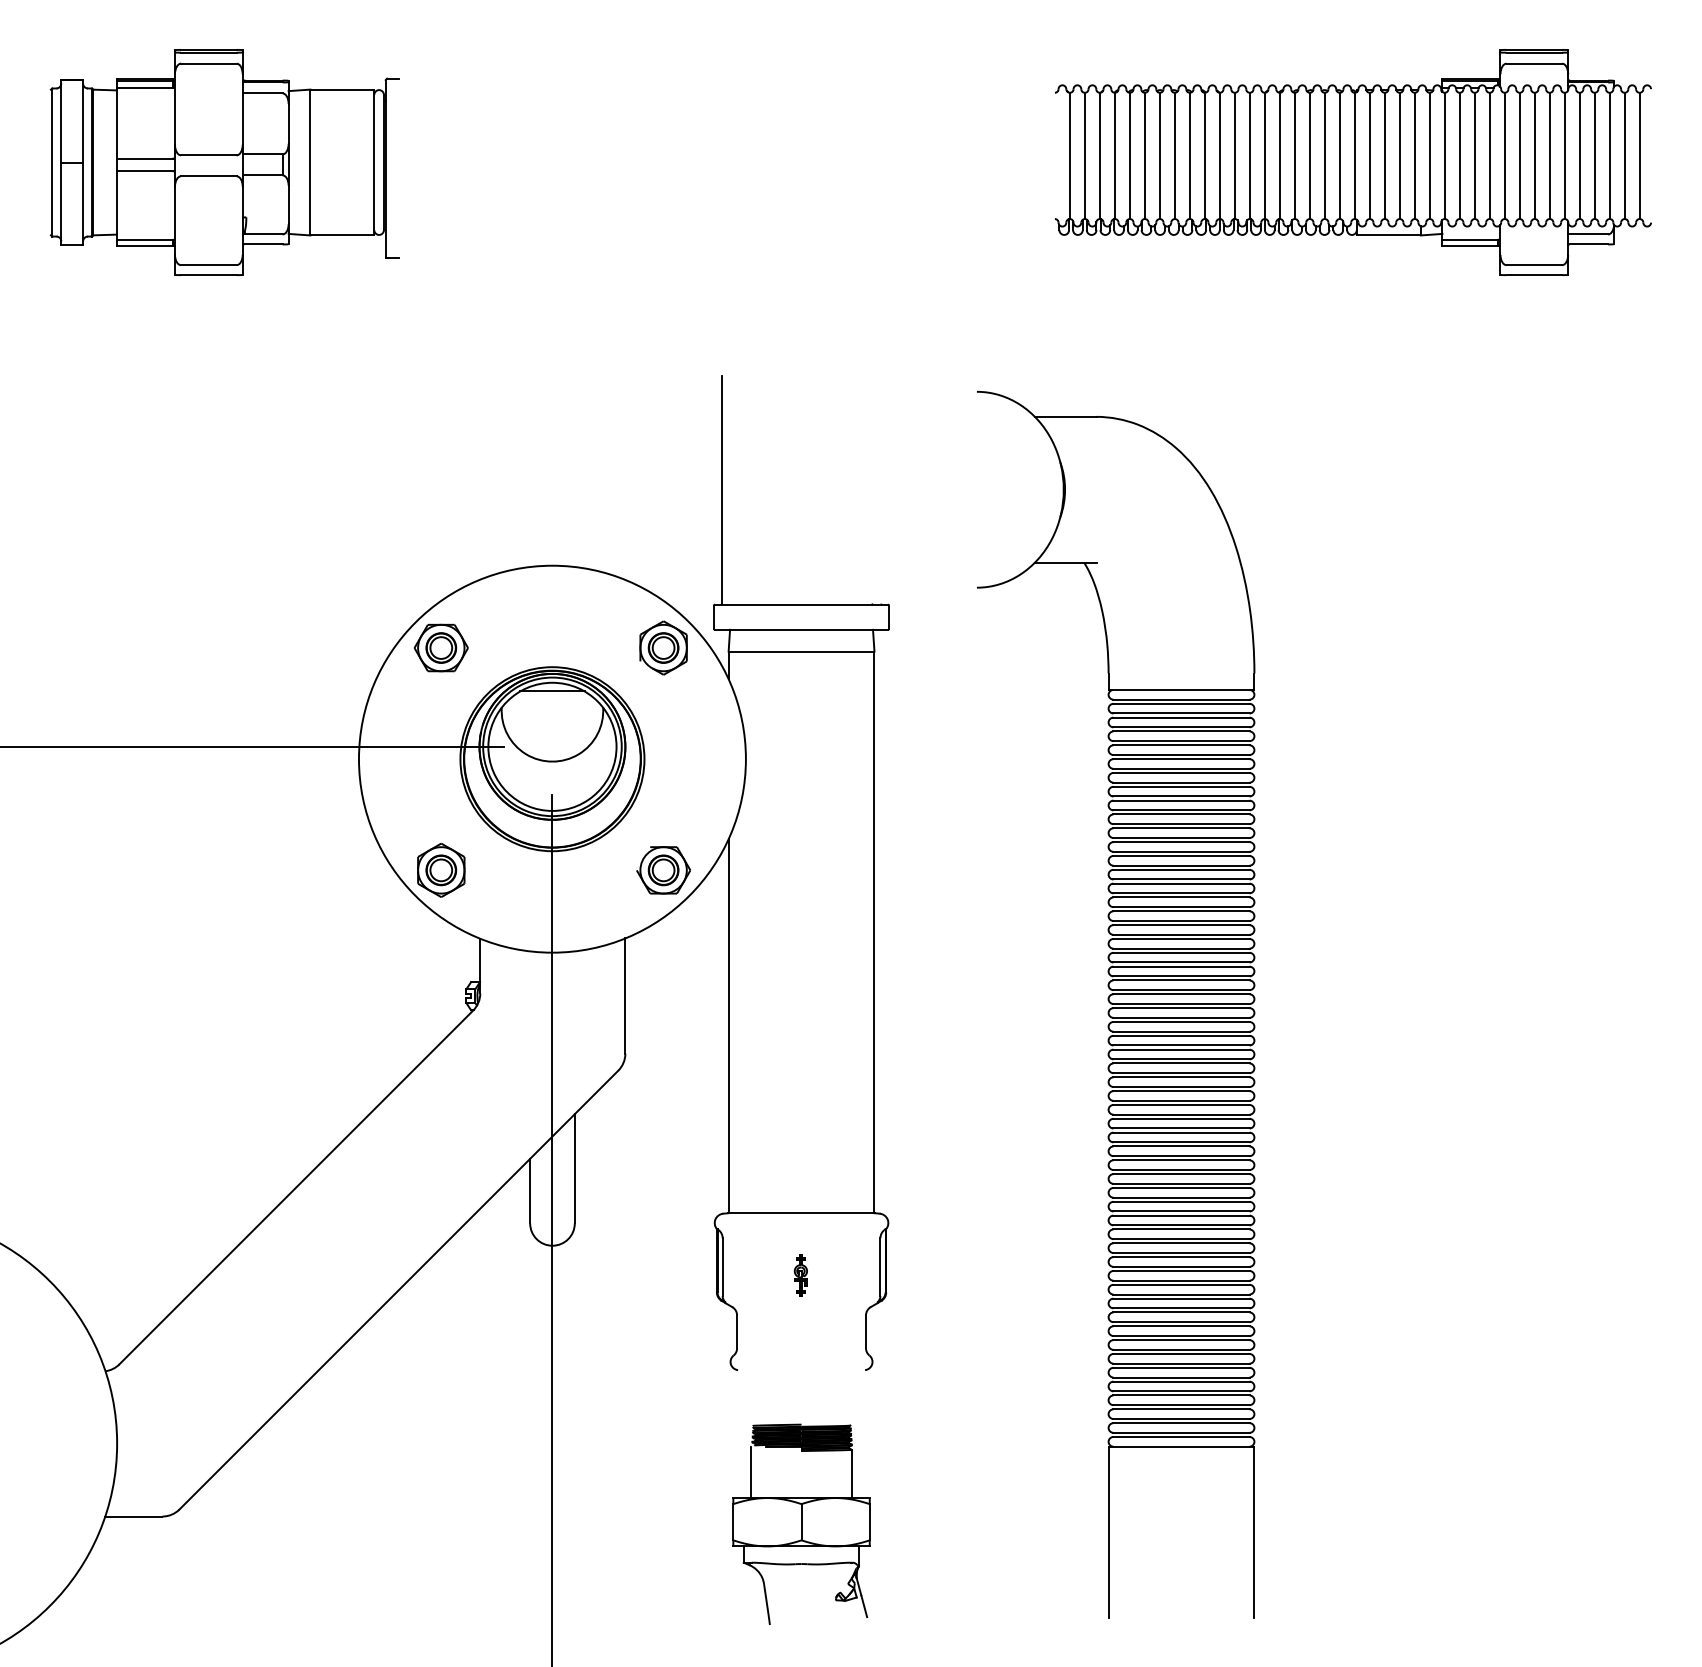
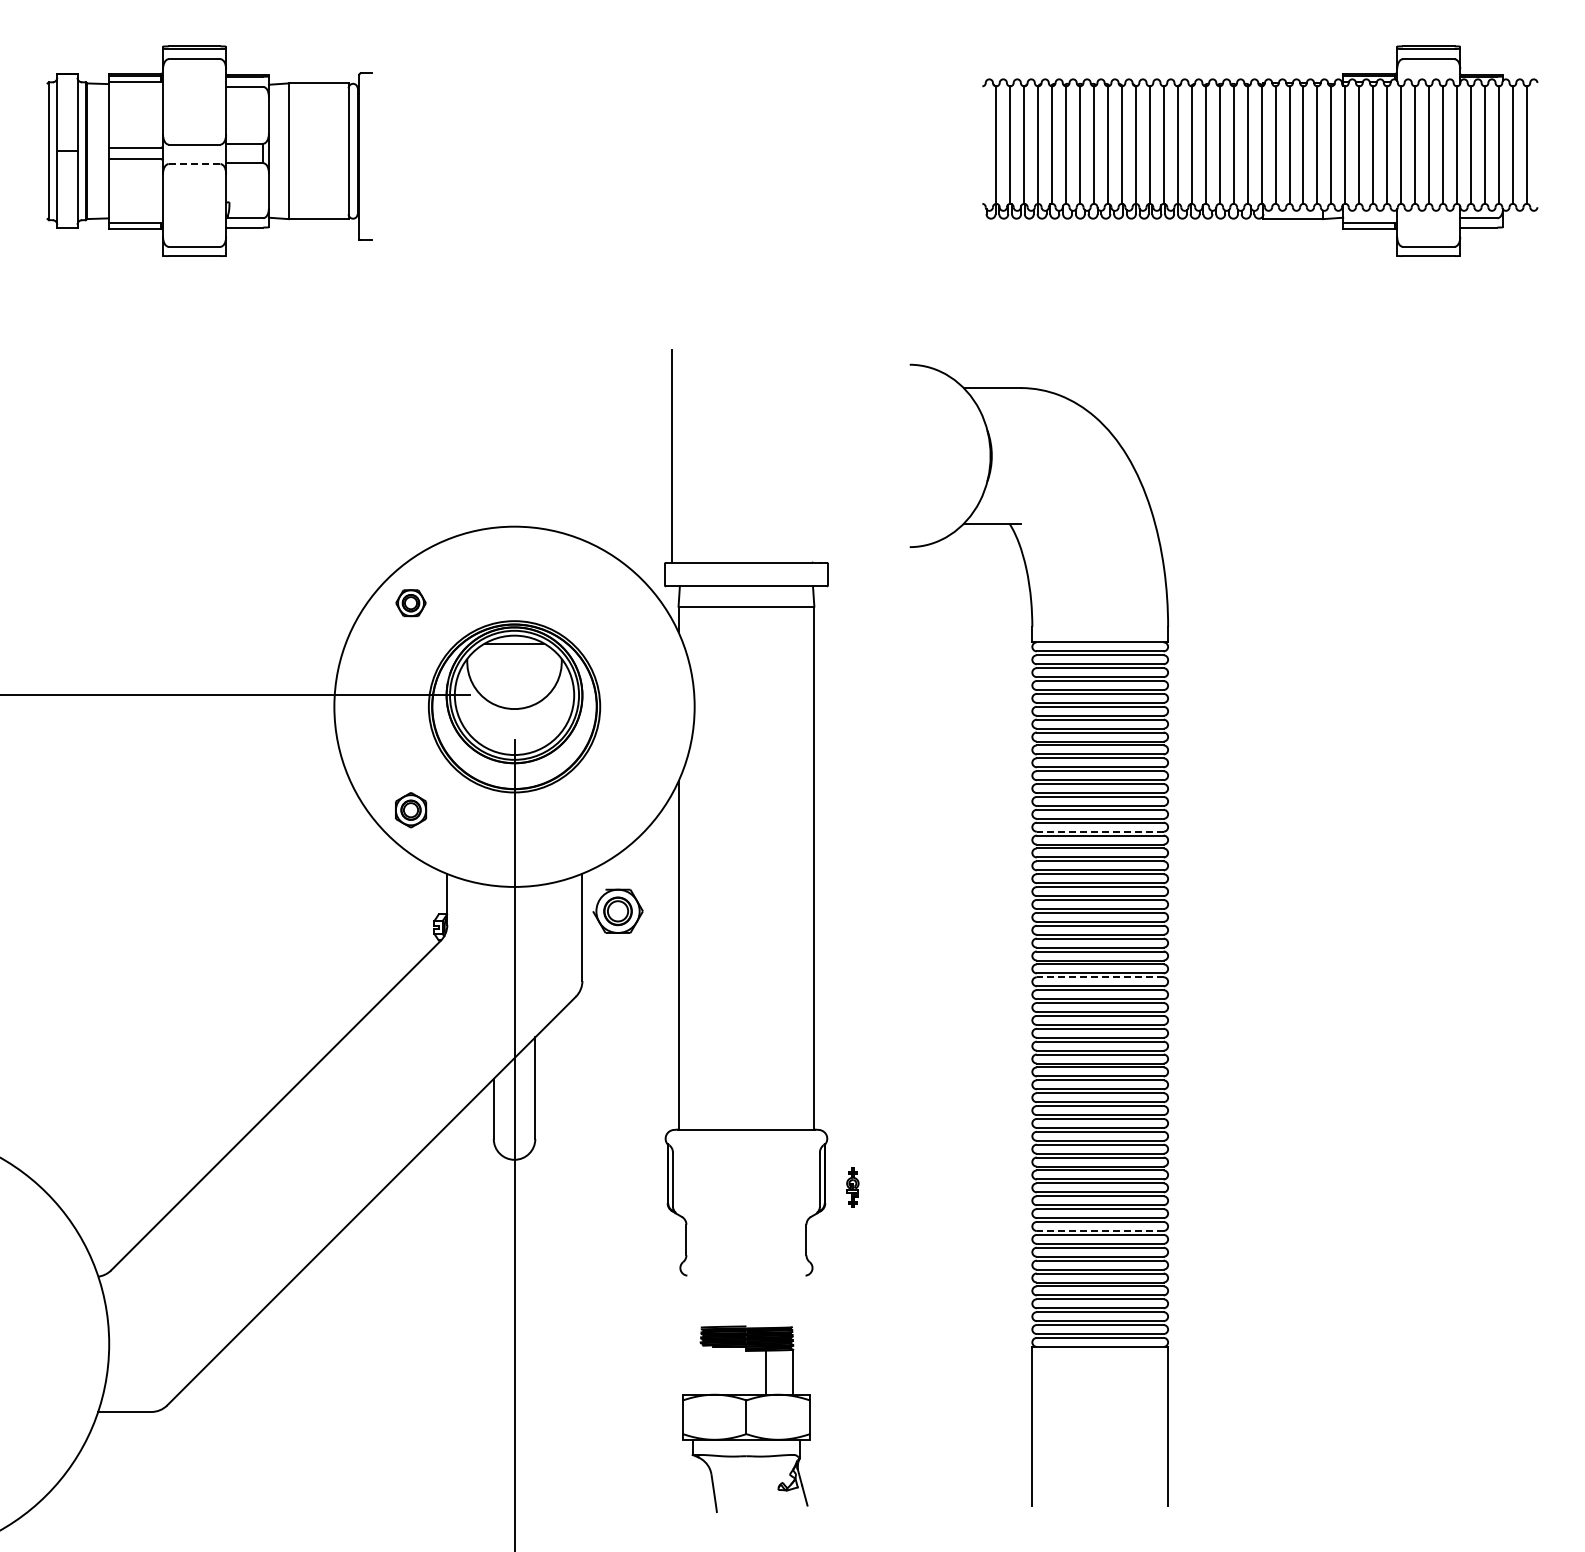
line: (208, 176) -> (194, 164), solid -> dashed
part: (440, 647) -> (410, 602), size x0.6
part: (663, 647) -> (617, 602), removed
part: (440, 869) -> (410, 809), size x0.7
part: (663, 869) -> (617, 910), moved
line: (1180, 893) -> (1099, 831), solid -> dashed
line: (1180, 1049) -> (1099, 977), solid -> dashed
part: (800, 1275) -> (852, 1187), moved
line: (1180, 1321) -> (1099, 1230), solid -> dashed
line: (751, 1471) -> (765, 1370), moved

